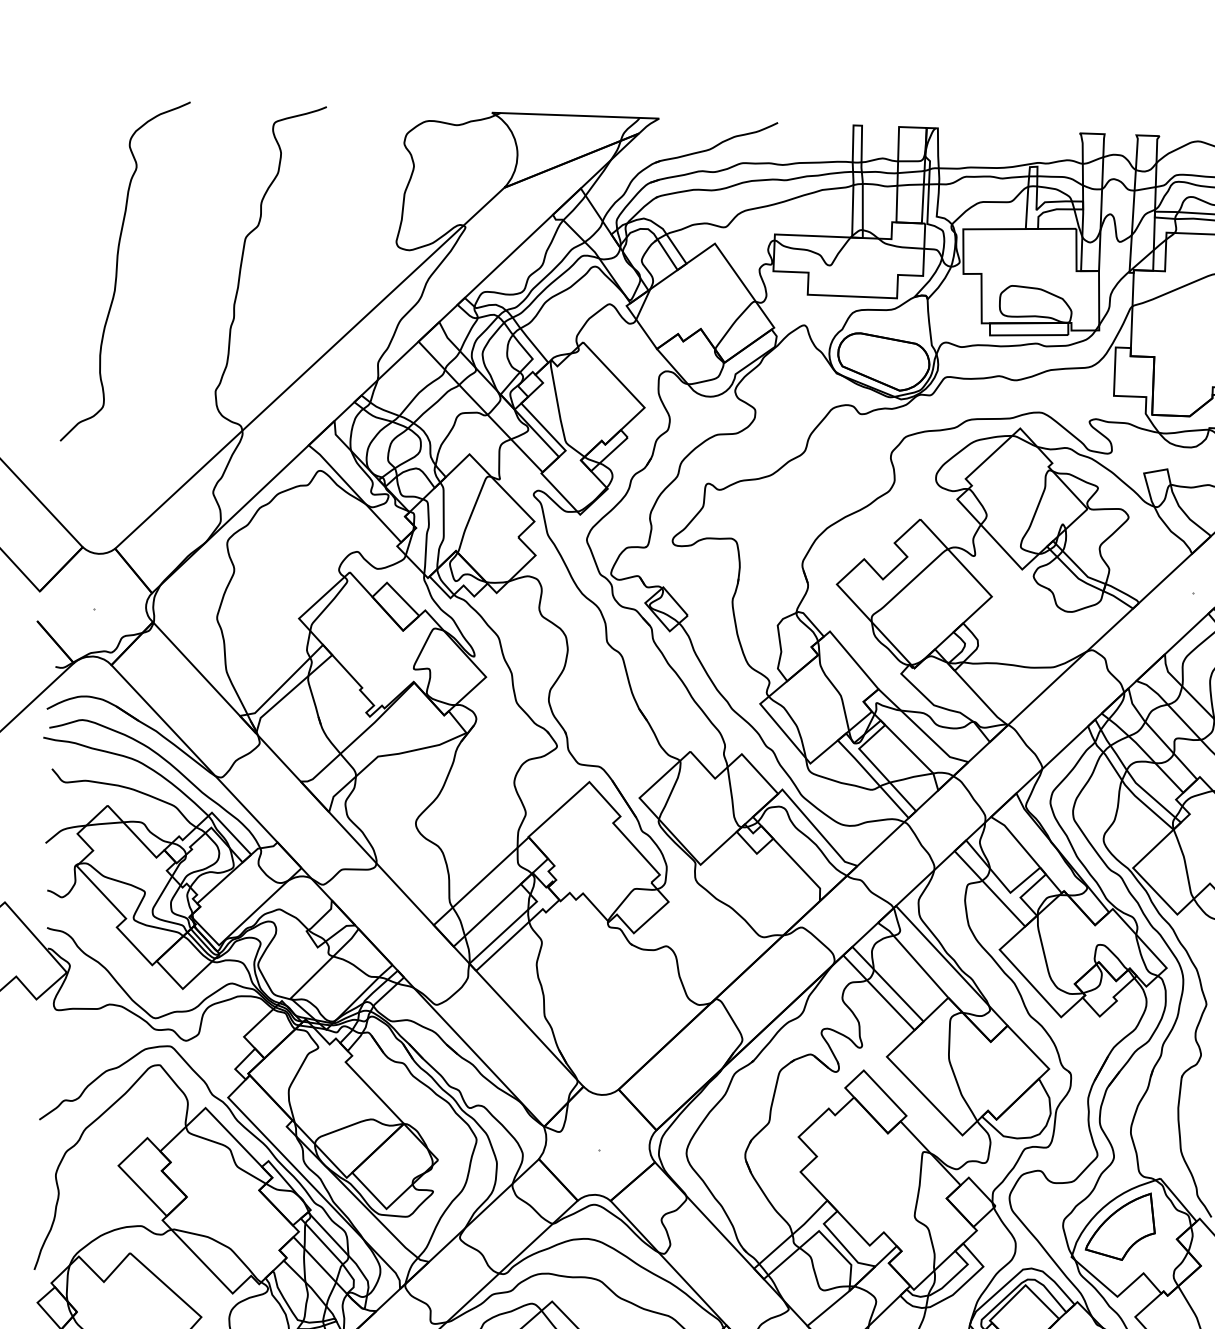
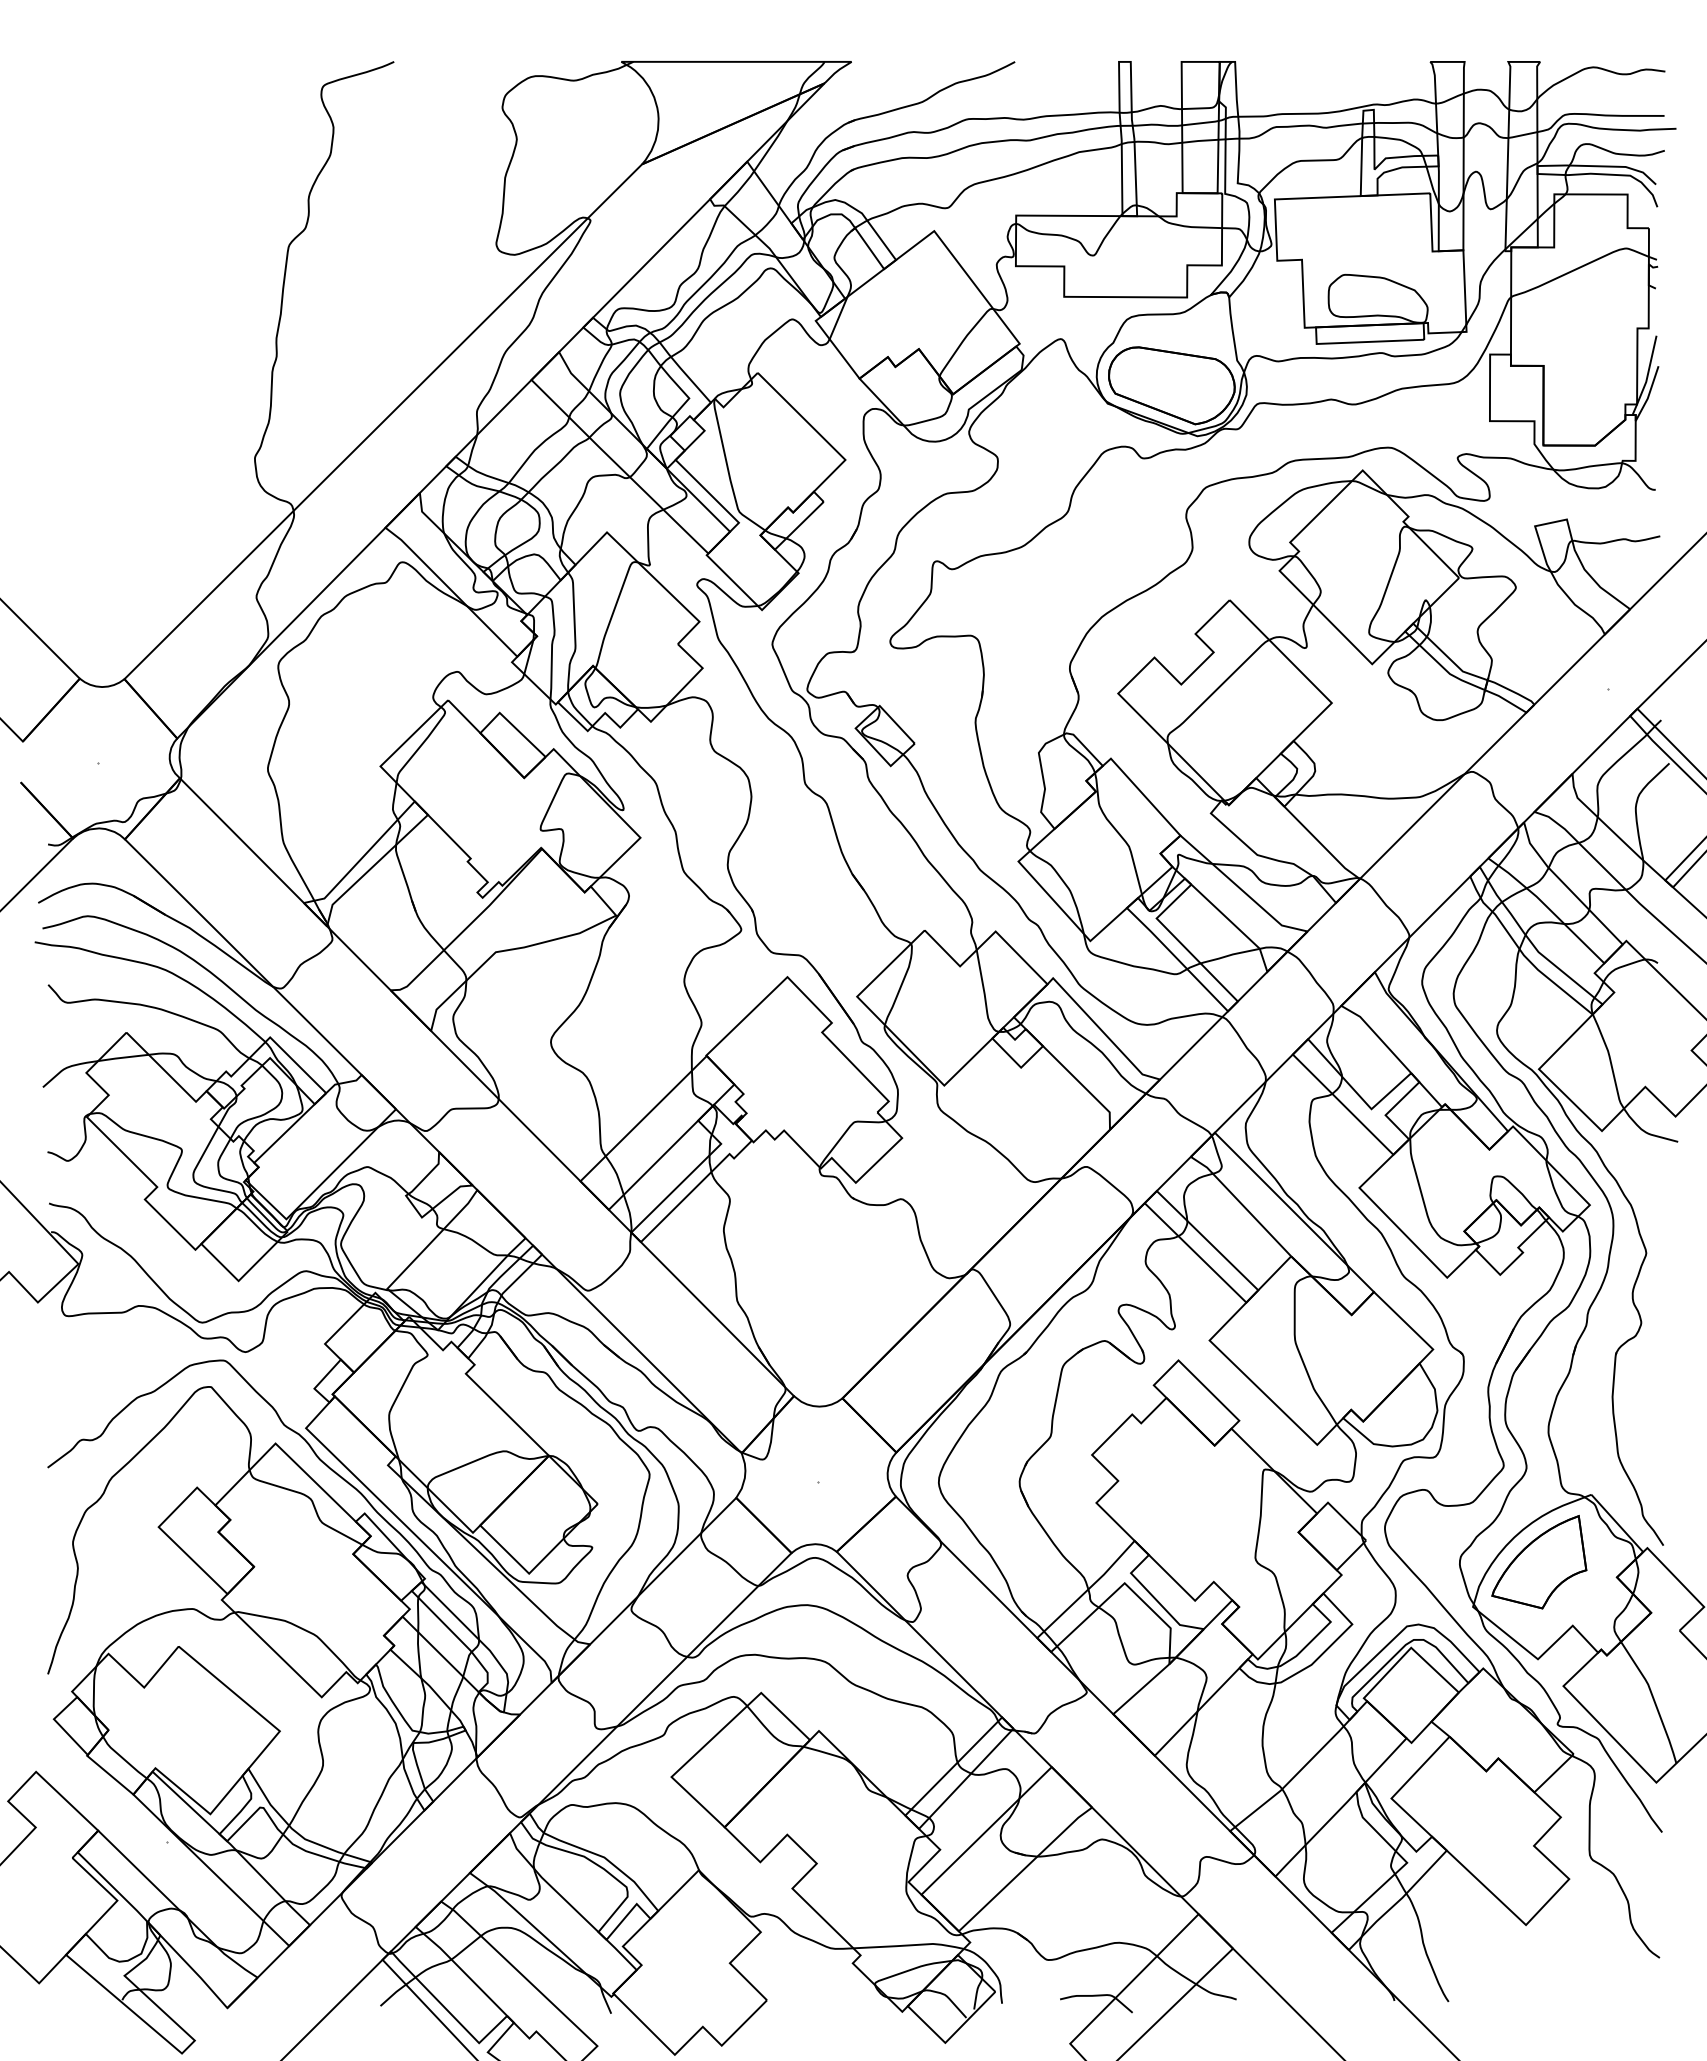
curve: (117, 270) -> (114, 296), removed

